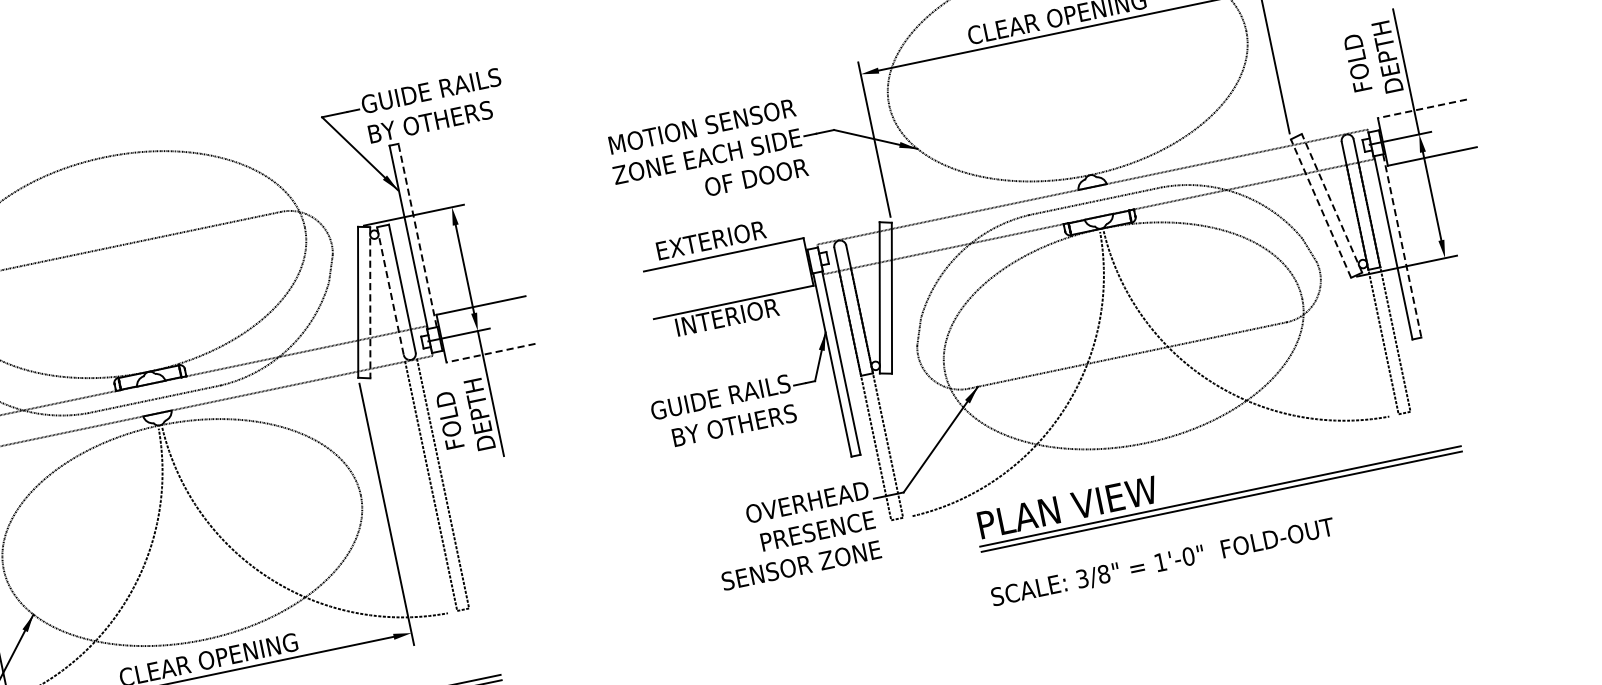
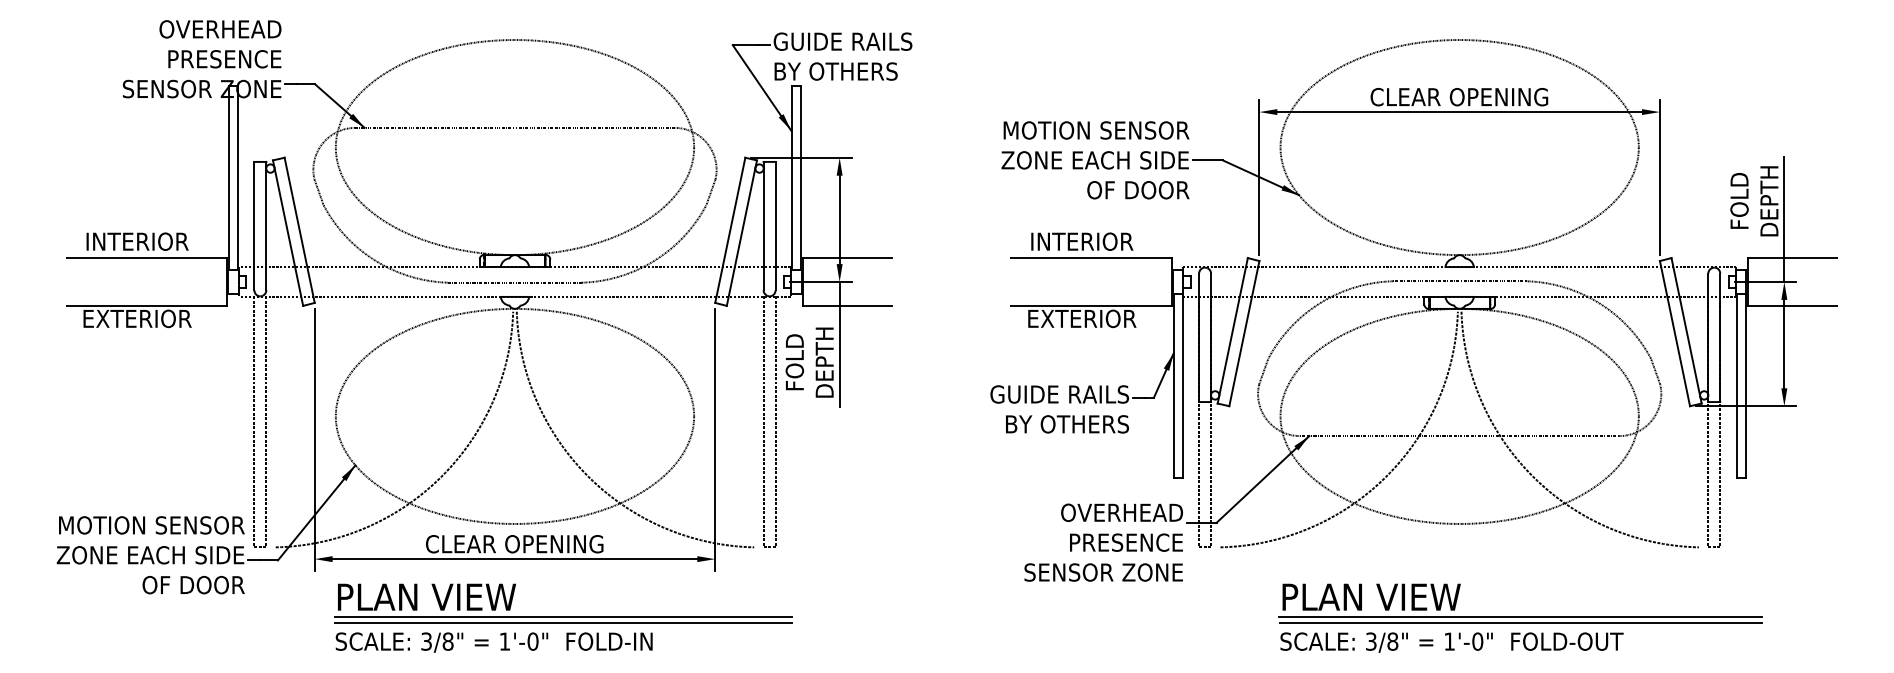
line: (1422, 109) -> (1792, 258), dashed -> solid
line: (1331, 203) -> (1686, 330), dashed -> solid
line: (1320, 208) -> (1674, 333), dashed -> solid
line: (417, 236) -> (800, 178), dashed -> solid
text: (711, 240) -> (1082, 241), EXTERIOR -> INTERIOR
line: (1402, 245) -> (1745, 385), dashed -> solid
line: (390, 291) -> (763, 226), dashed -> solid
line: (369, 303) -> (741, 233), dashed -> solid
text: (727, 316) -> (1082, 318), INTERIOR -> EXTERIOR
line: (490, 352) -> (847, 305), dashed -> solid
part: (1220, 495) -> (1520, 616), moved

